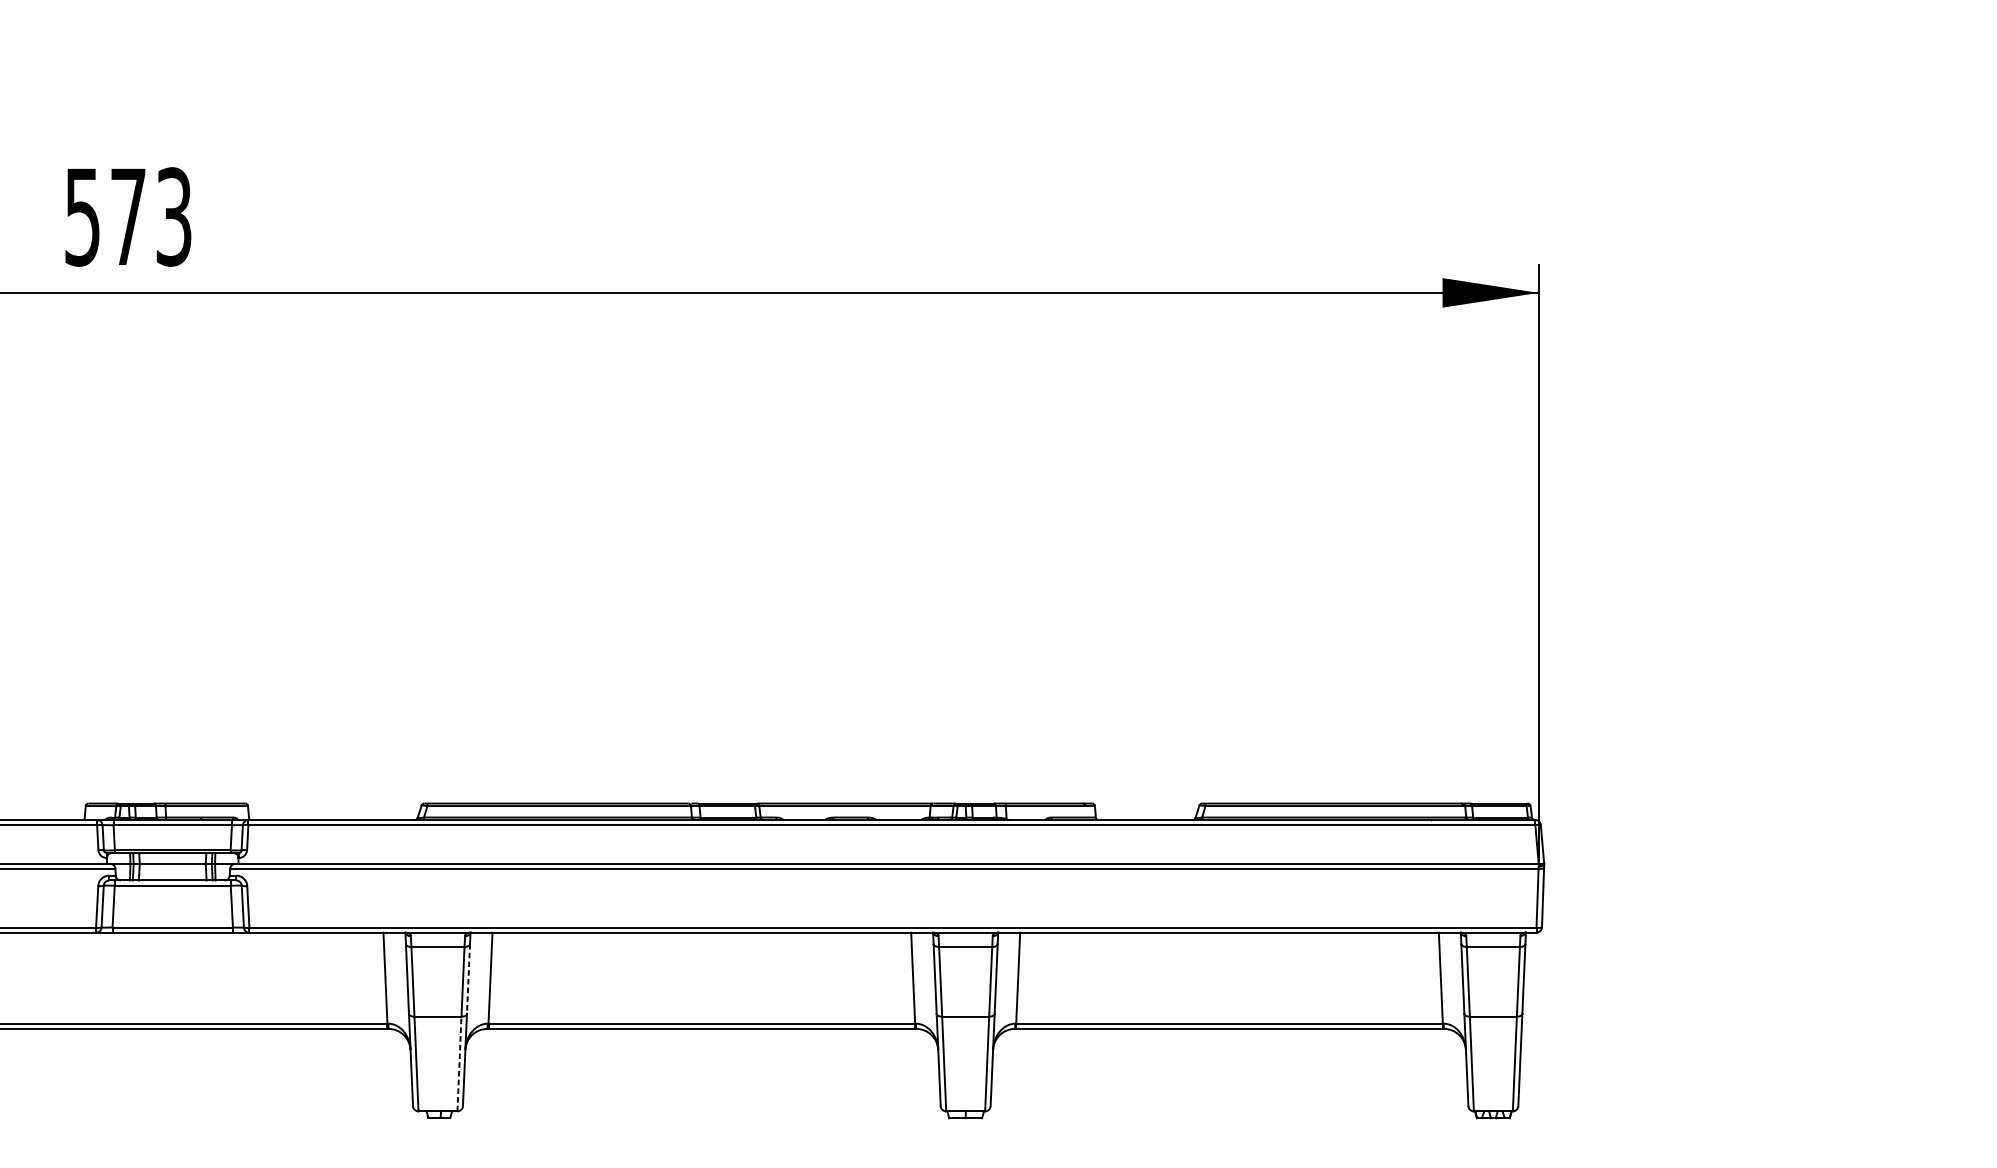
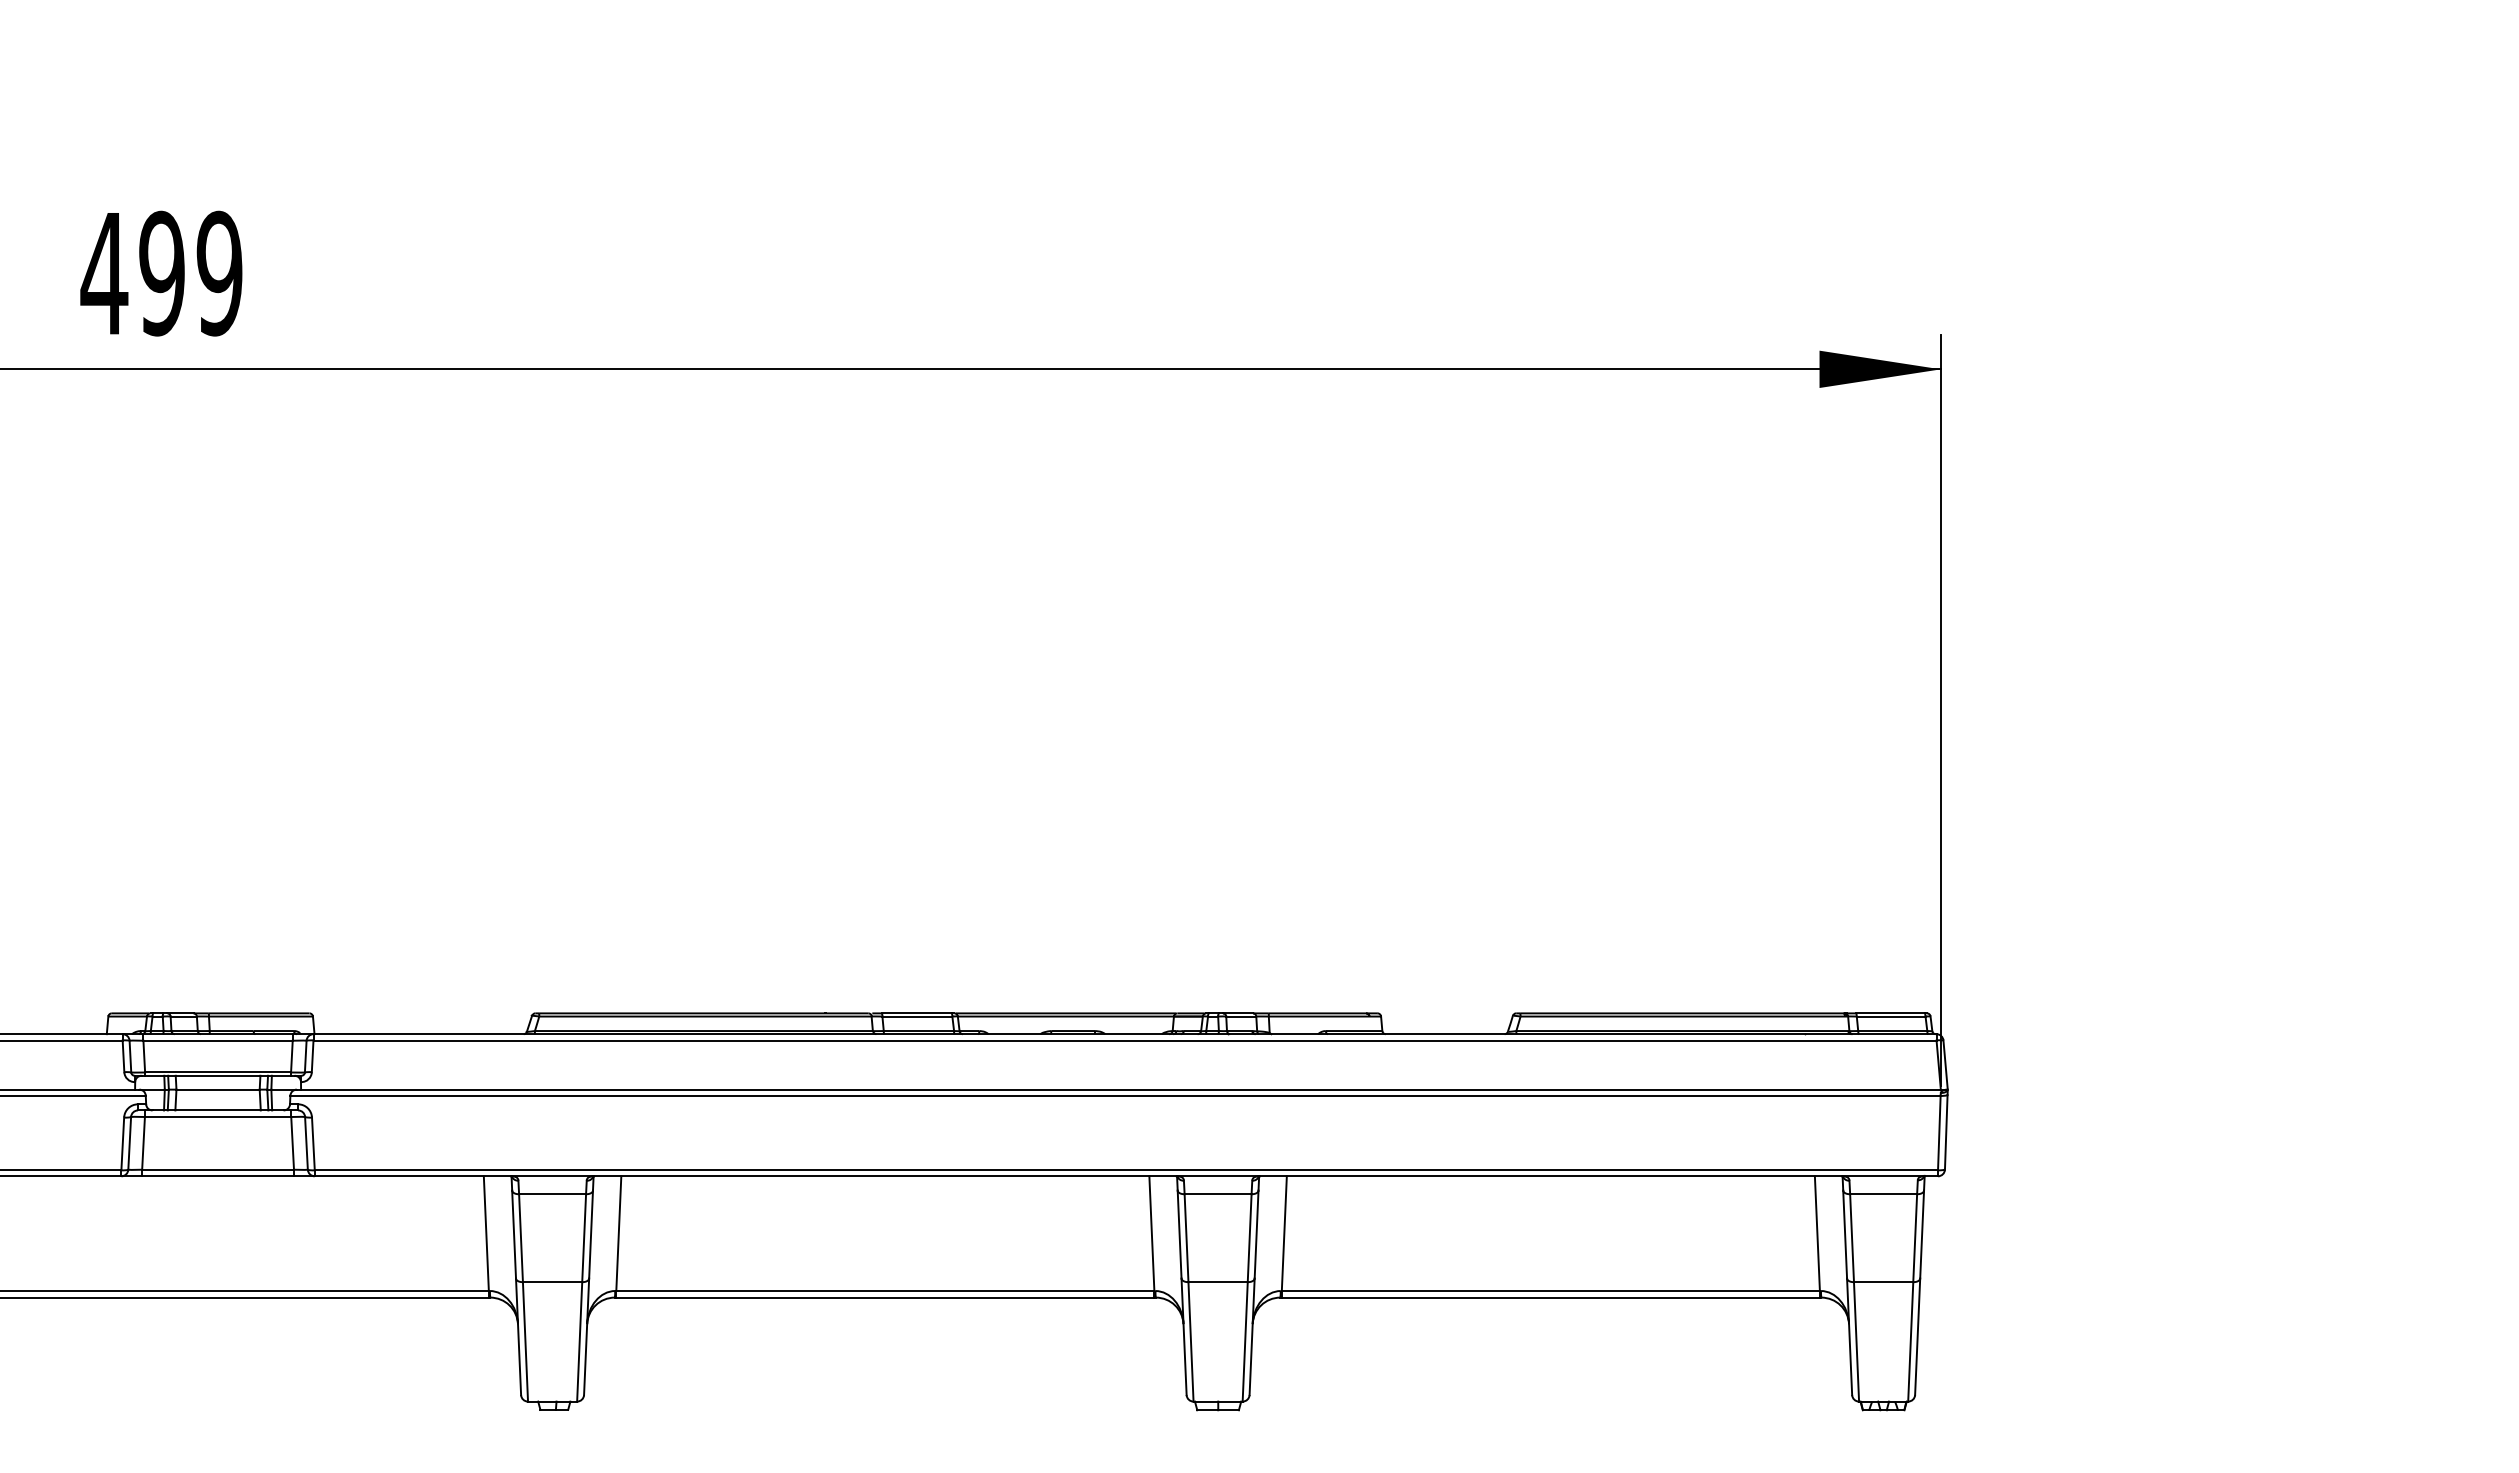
text: (127, 216) -> (161, 273), 573 -> 499
line: (468, 979) -> (591, 1235), dashed -> solid
line: (459, 1063) -> (579, 1341), dashed -> solid

